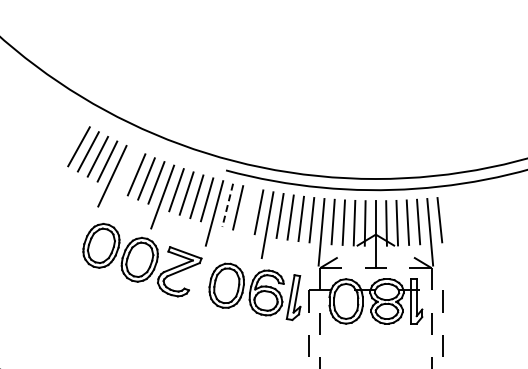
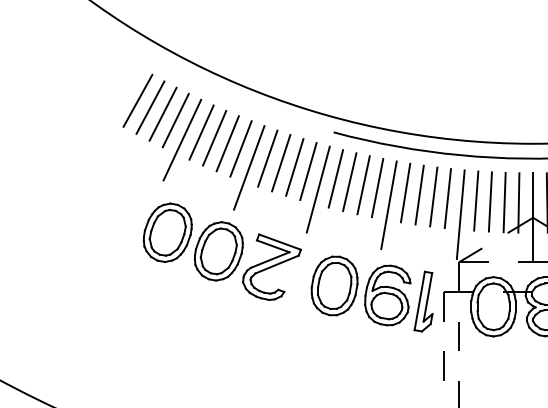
line: (126, 170) -> (201, 132), added
line: (227, 205) -> (335, 179), dashed -> solid
line: (248, 209) -> (363, 184), added

